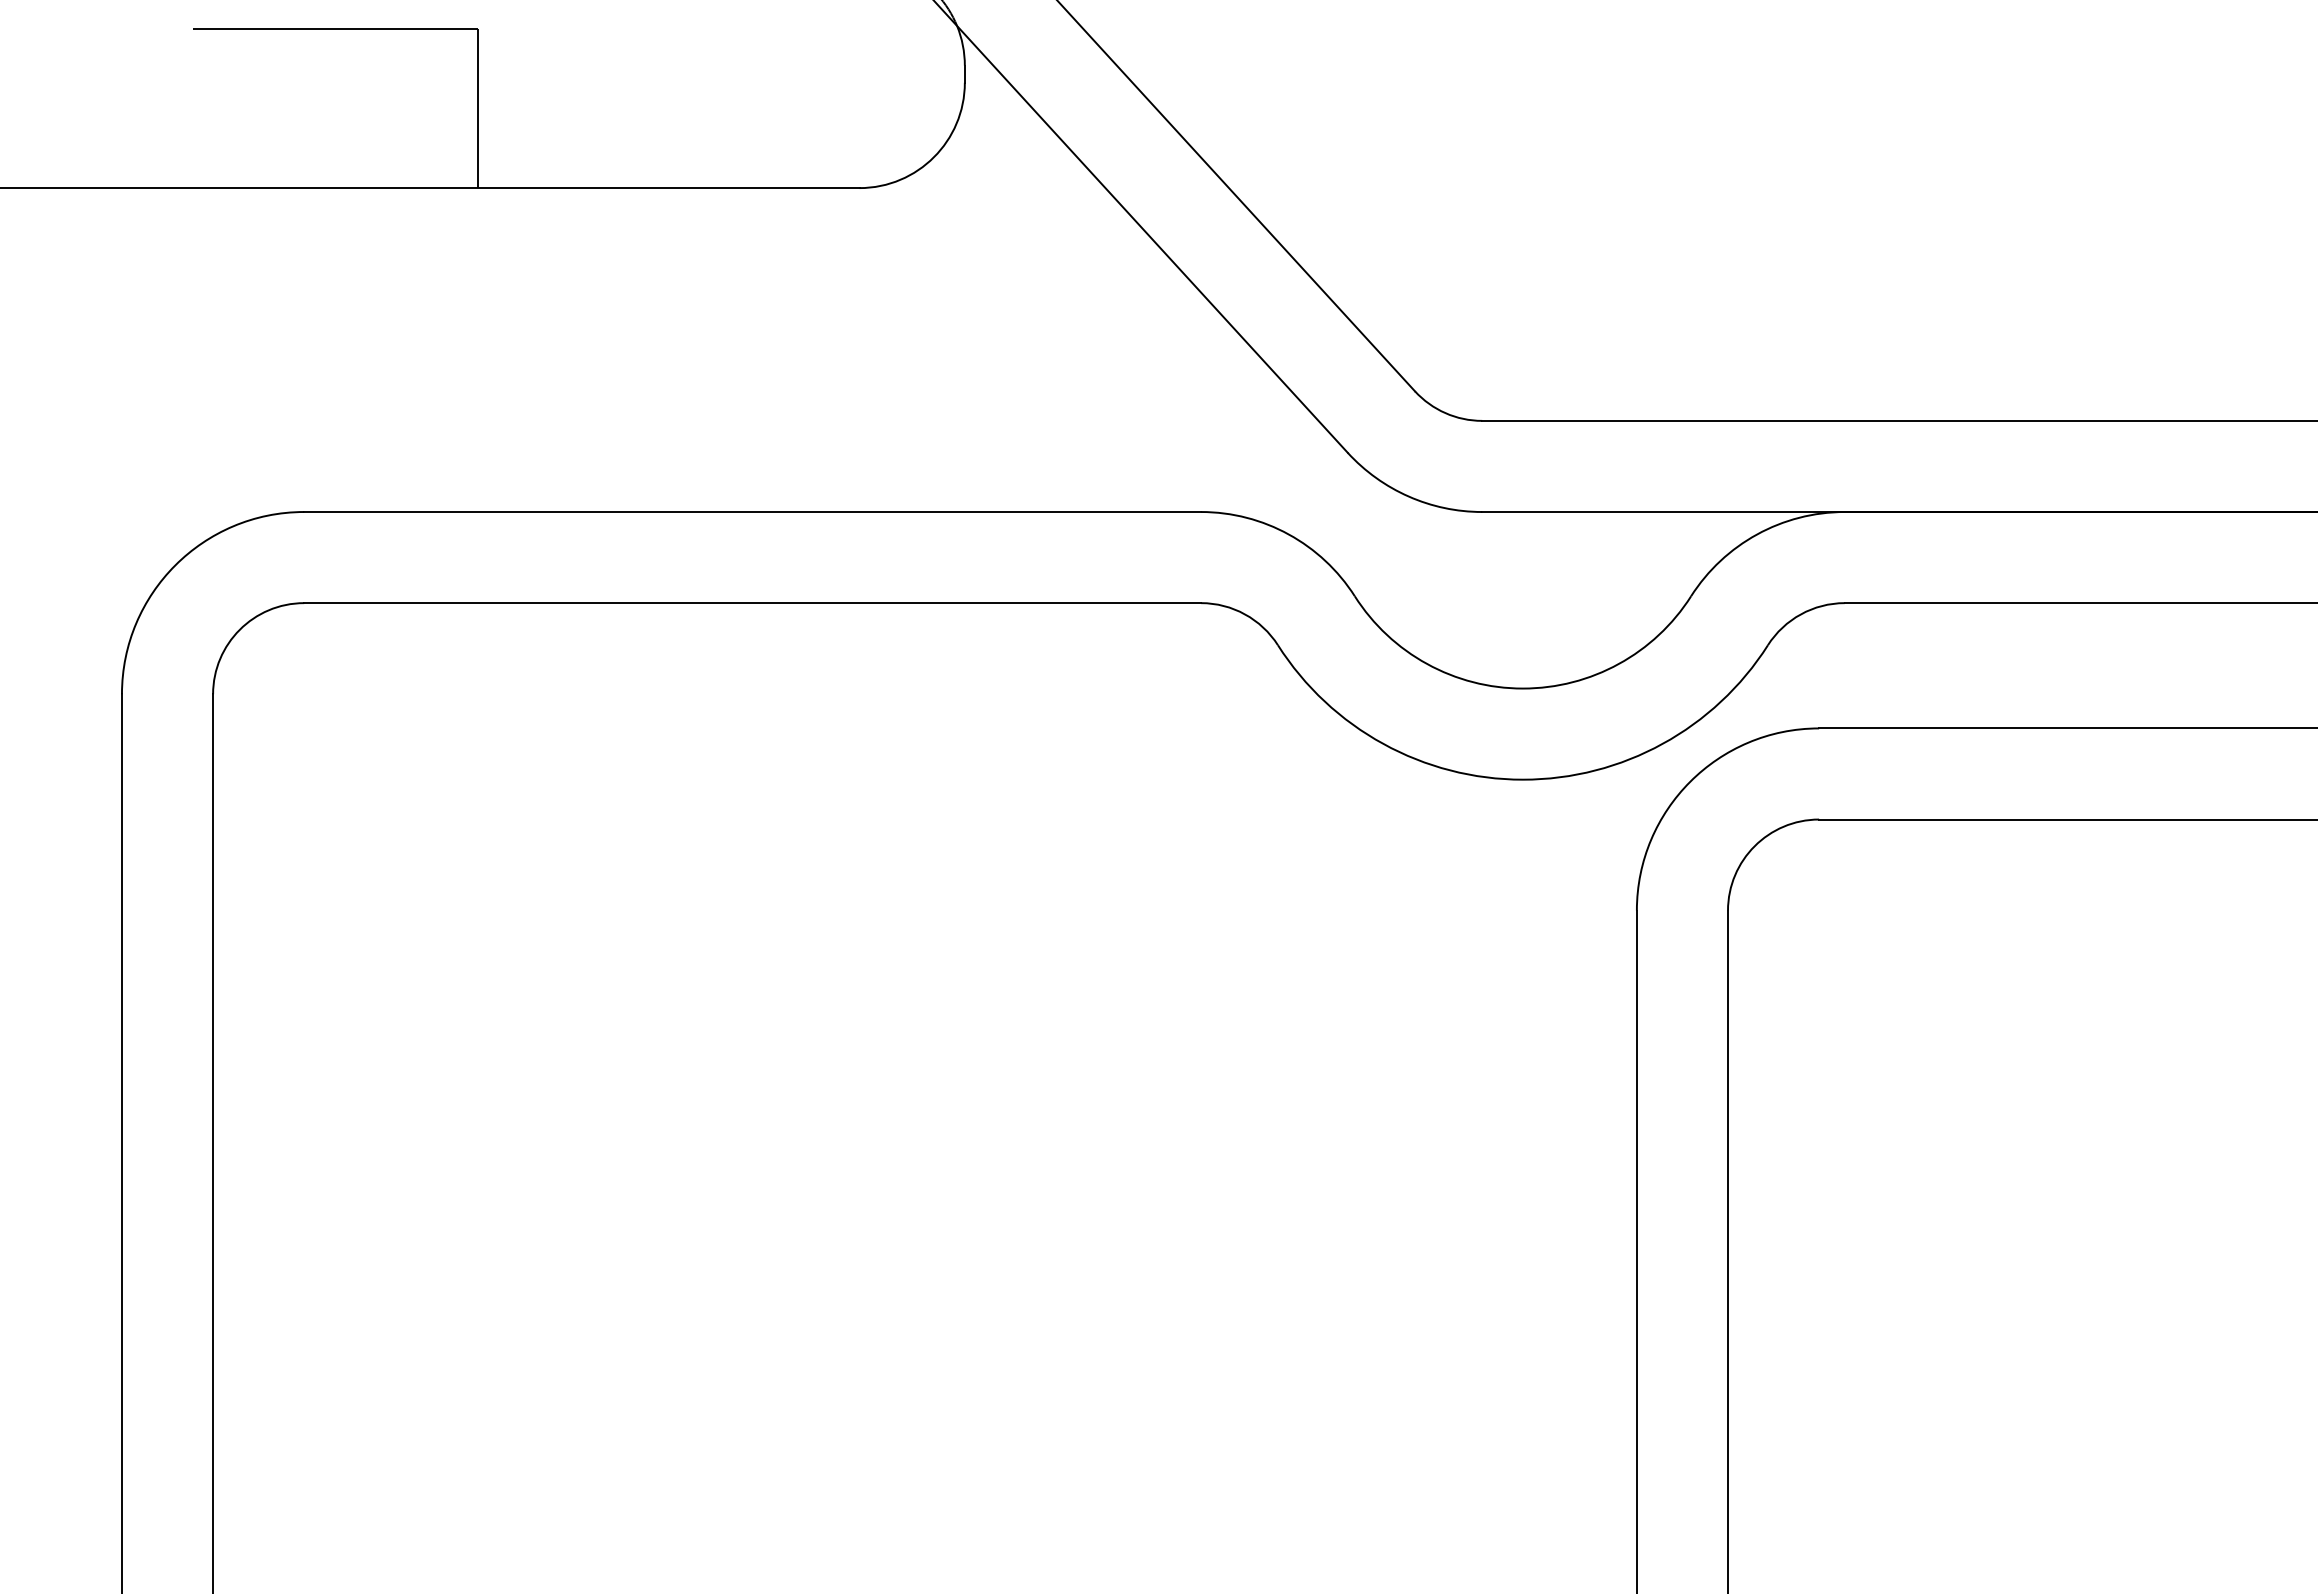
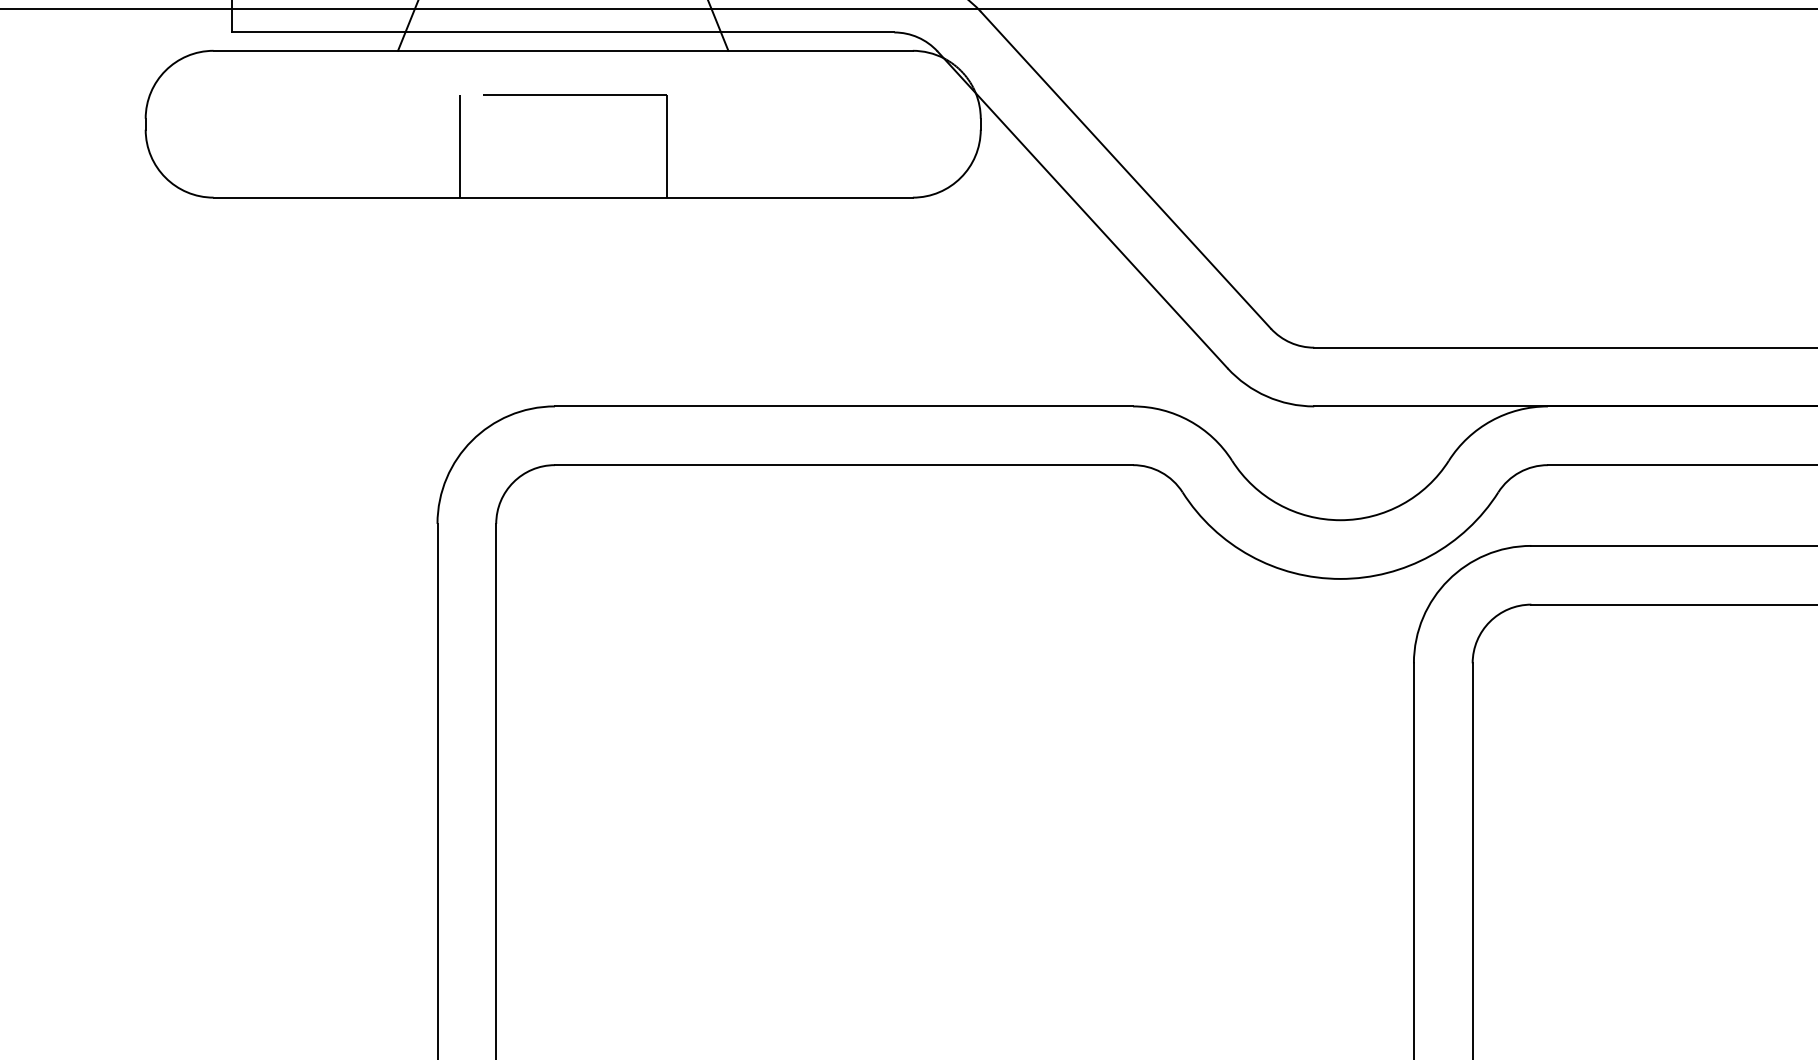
line: (156, 107) -> (459, 145), added

